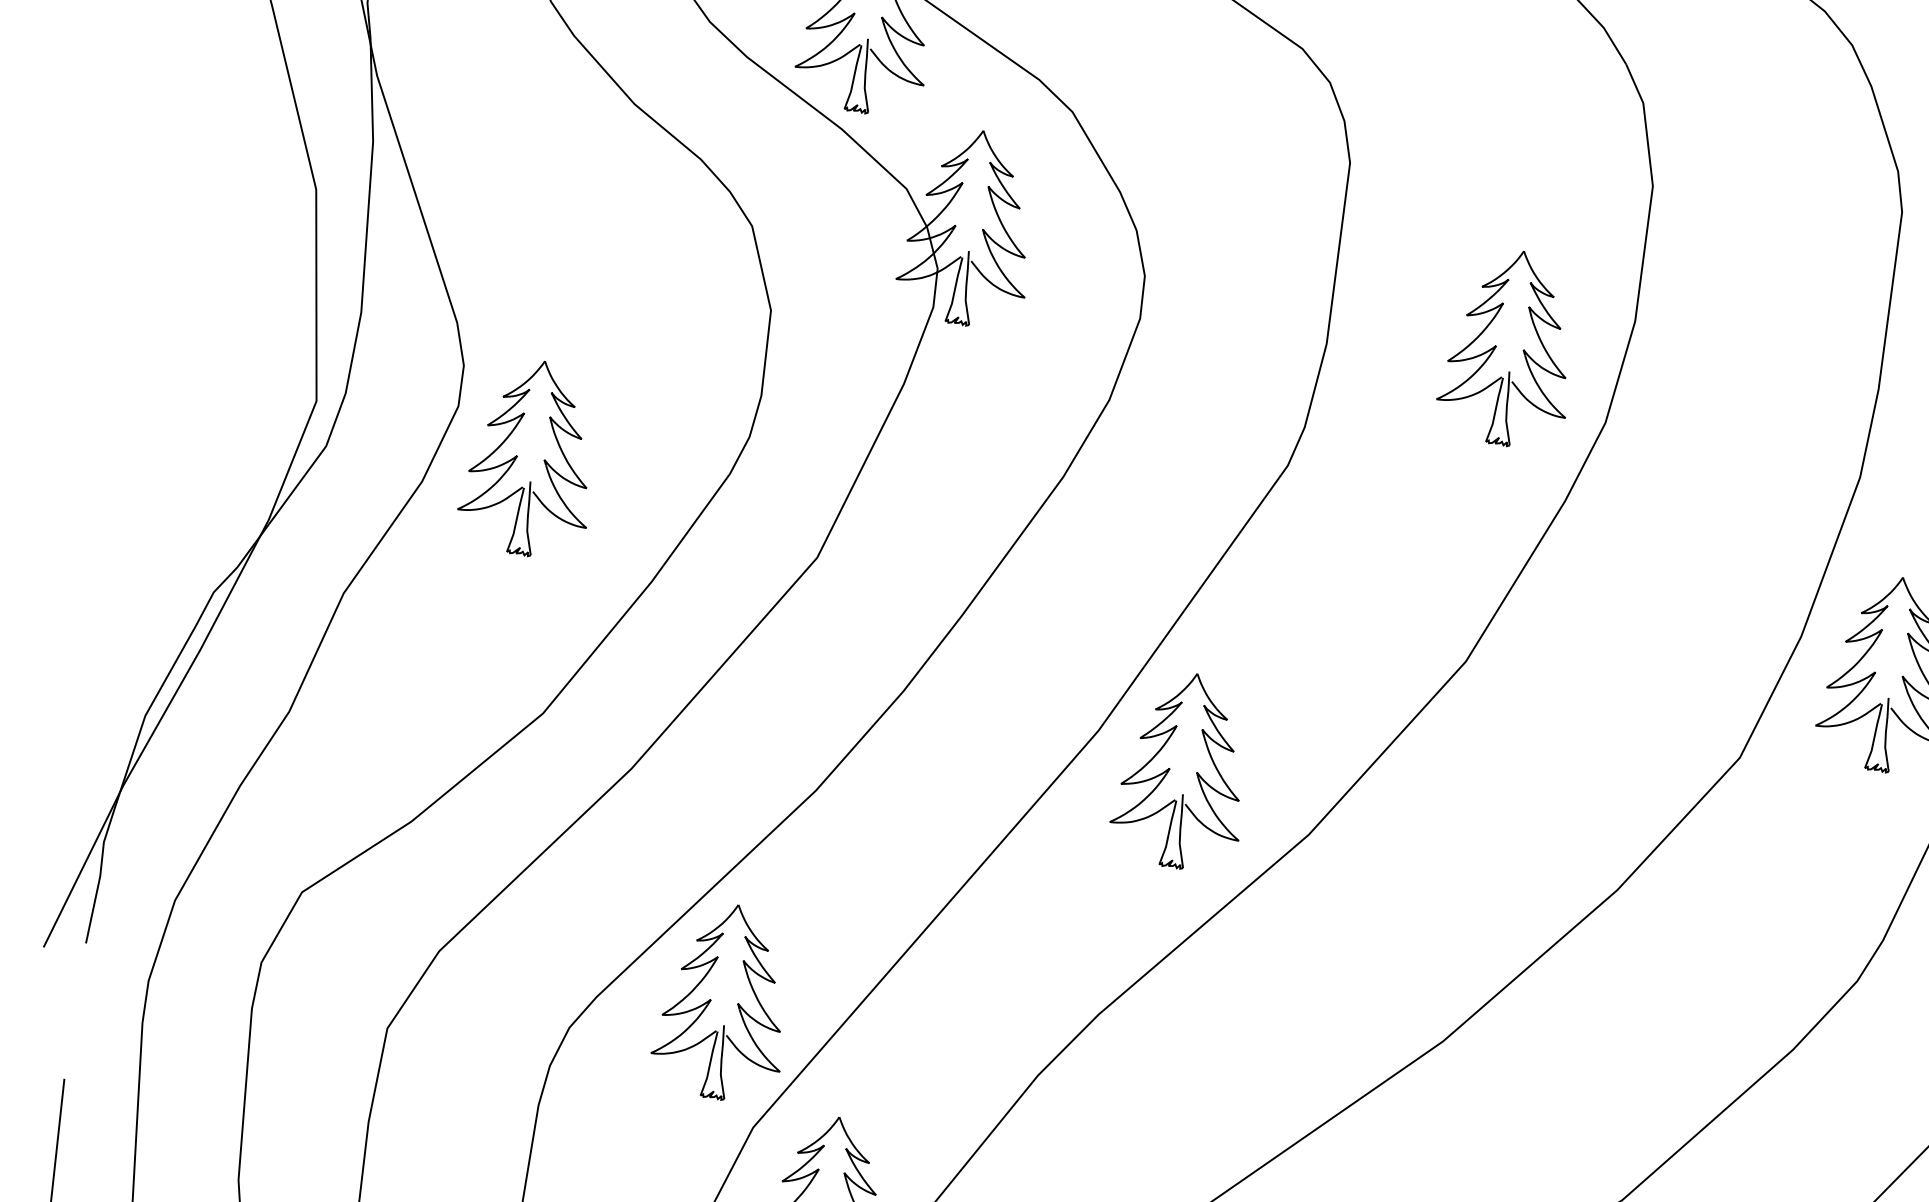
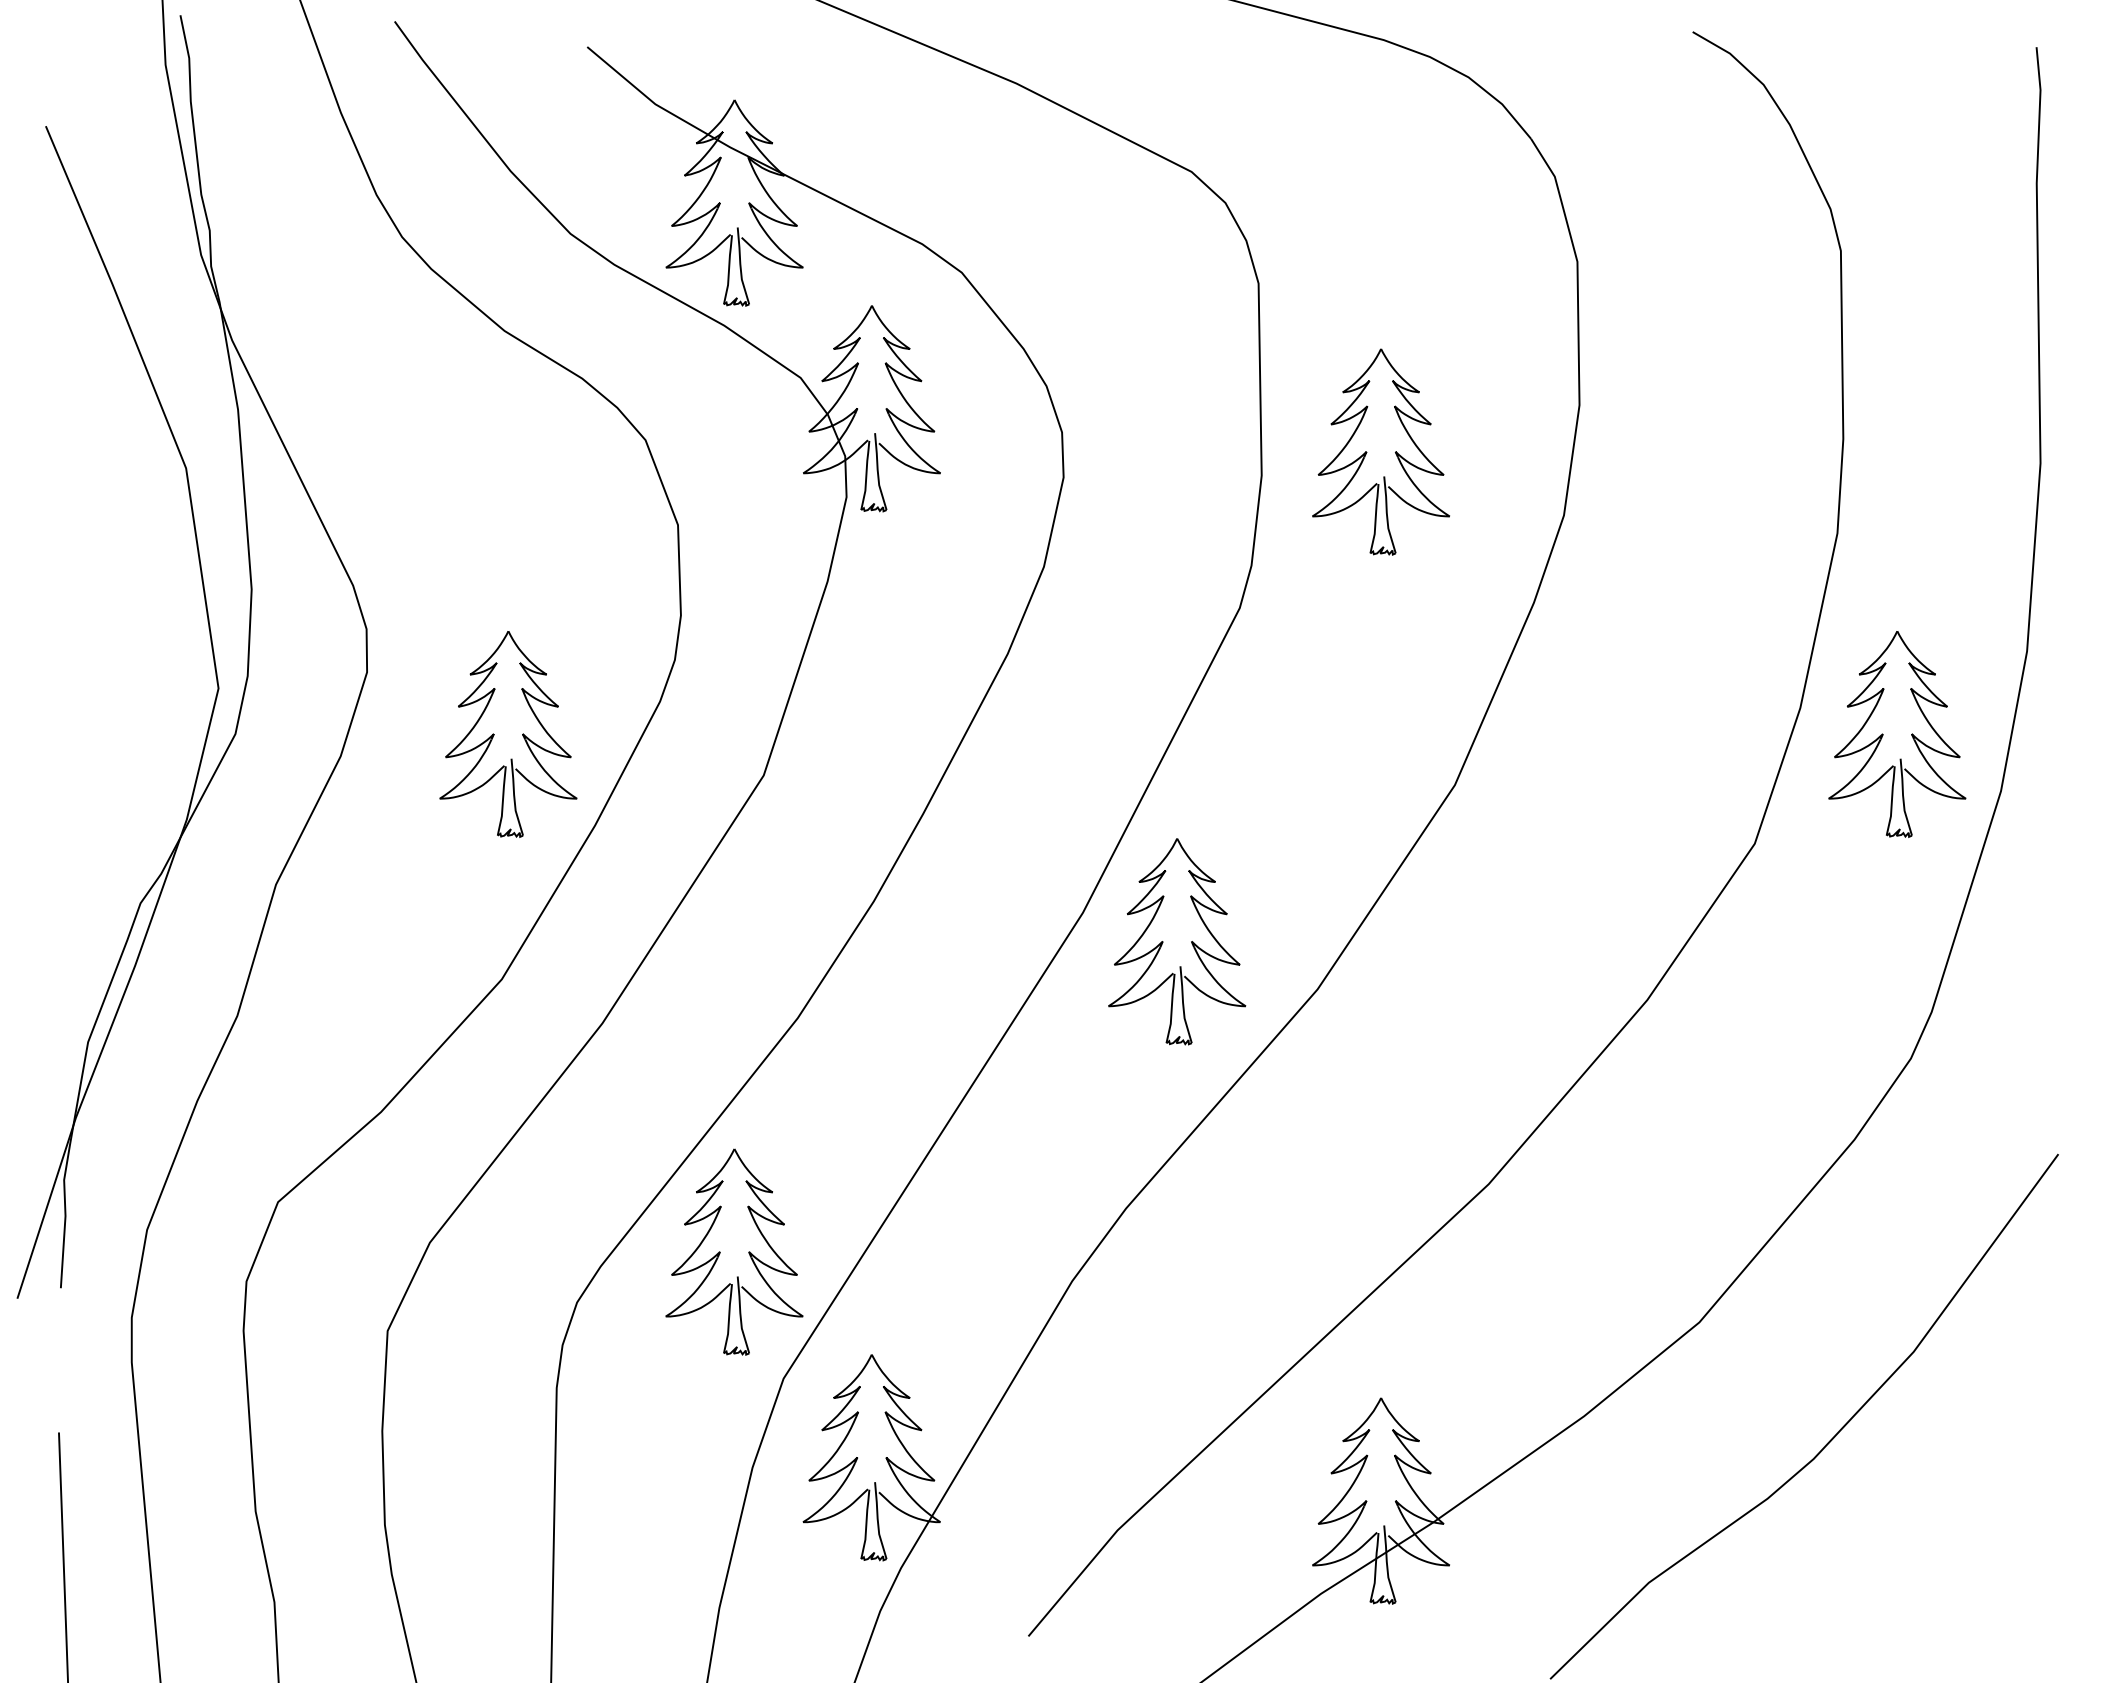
part: (1523, 349) -> (1395, 451), moved
part: (517, 456) -> (494, 734), moved

